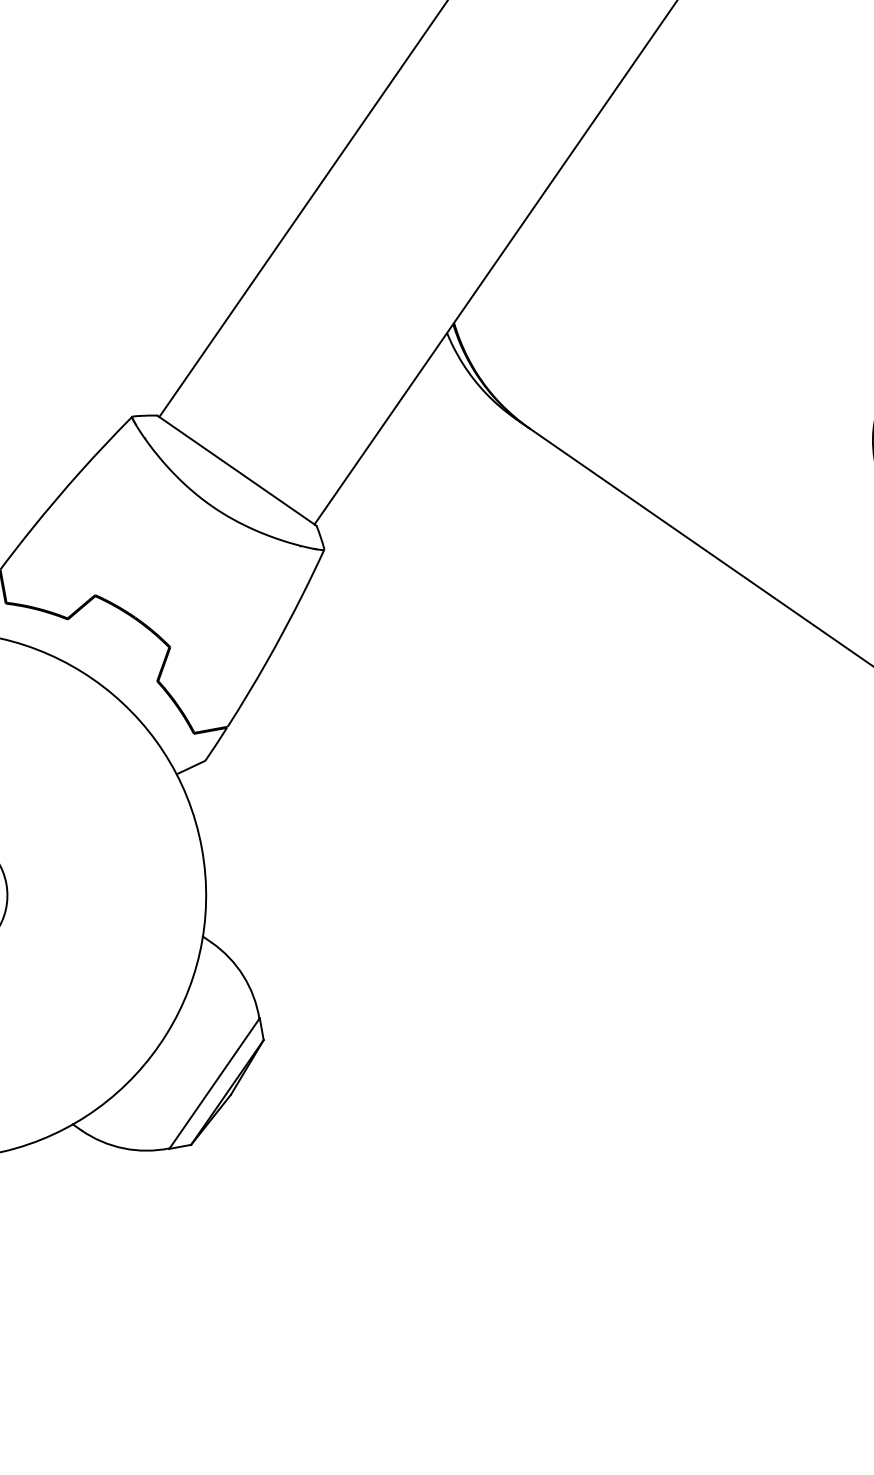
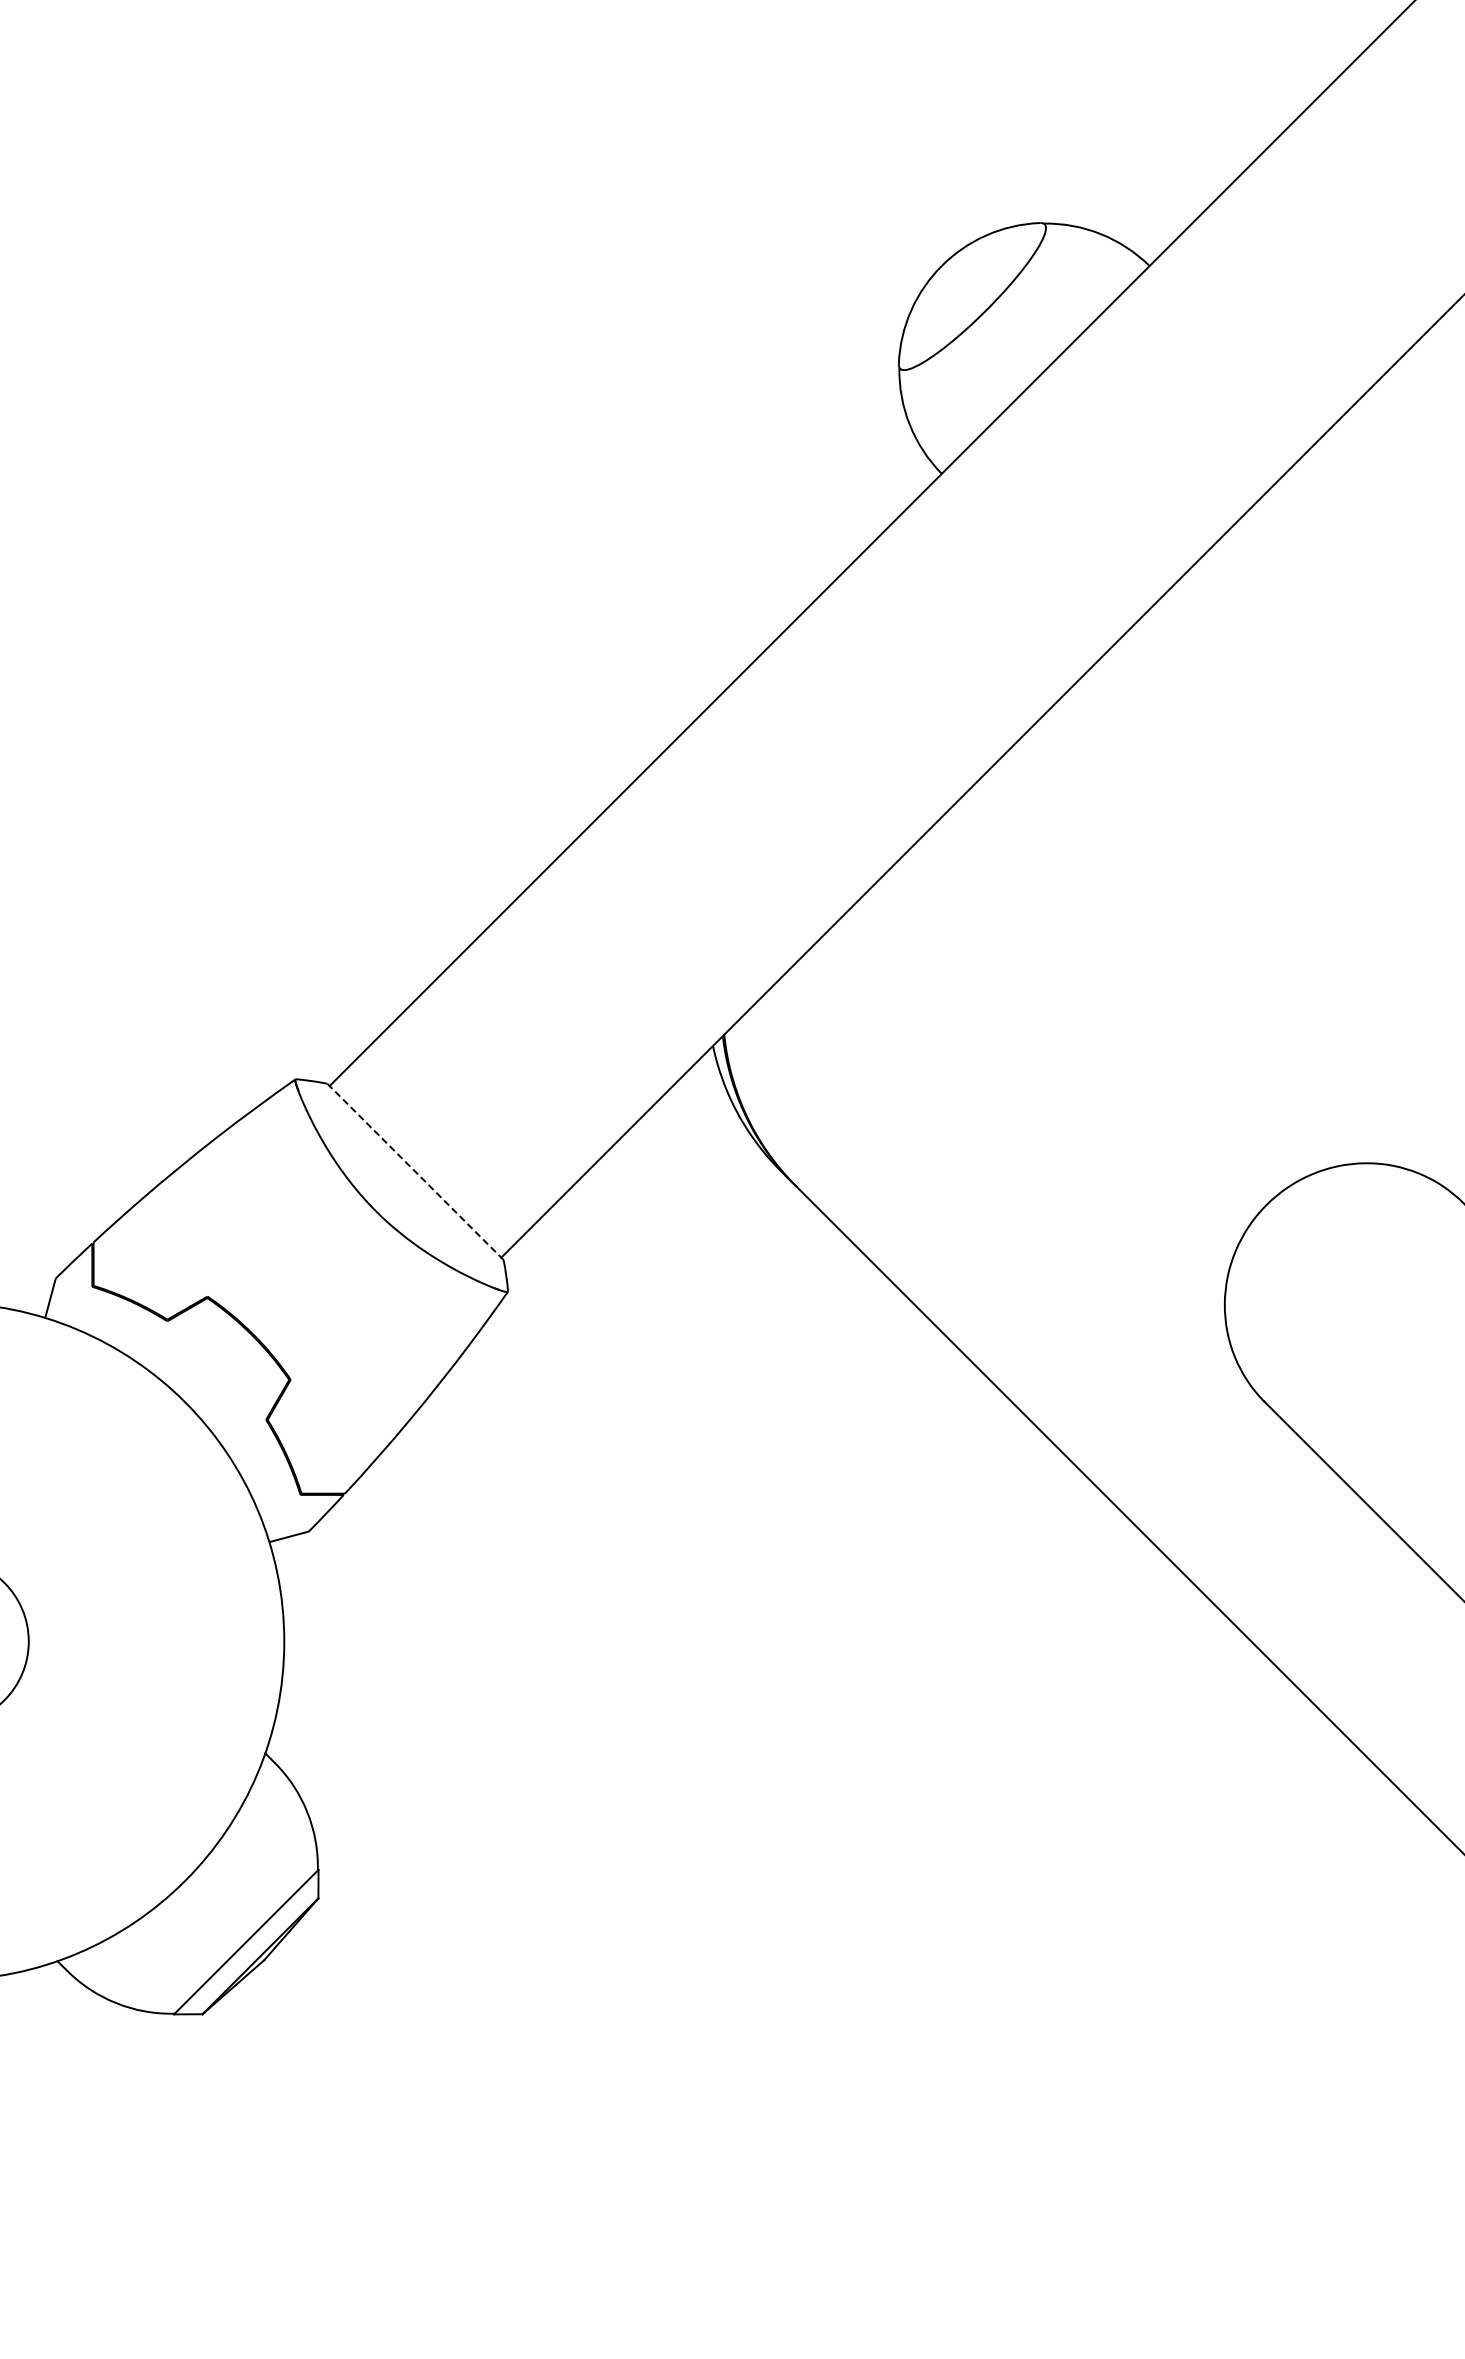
line: (236, 470) -> (415, 1171), solid -> dashed

